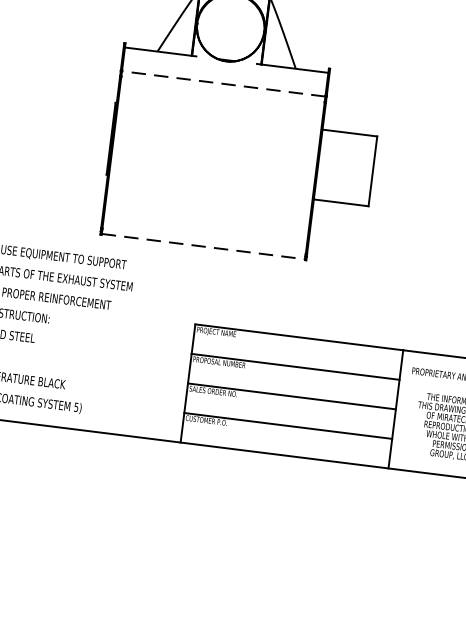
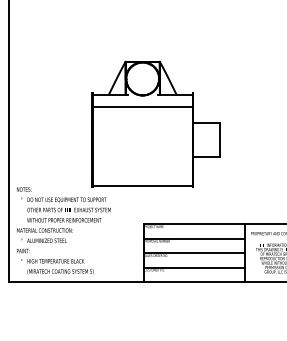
line: (223, 83) -> (142, 106), dashed -> solid
line: (202, 246) -> (142, 186), dashed -> solid

